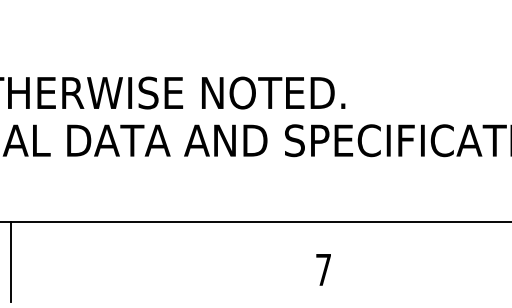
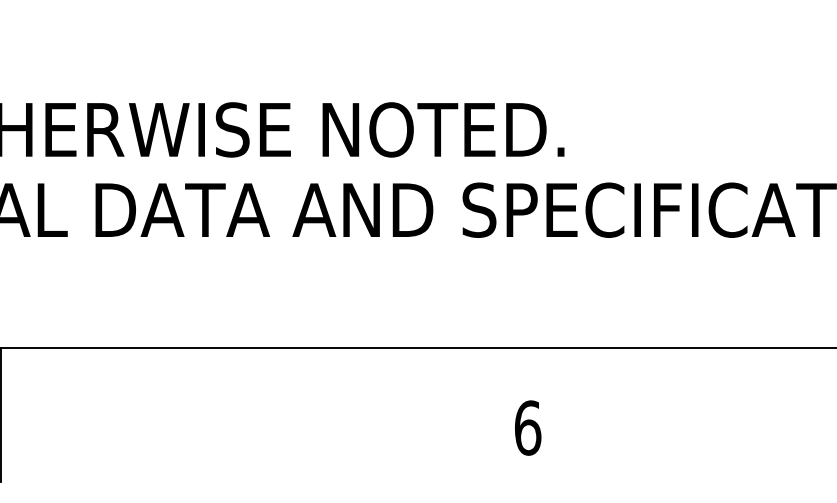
text: (323, 269) -> (527, 427), 7 -> 6

